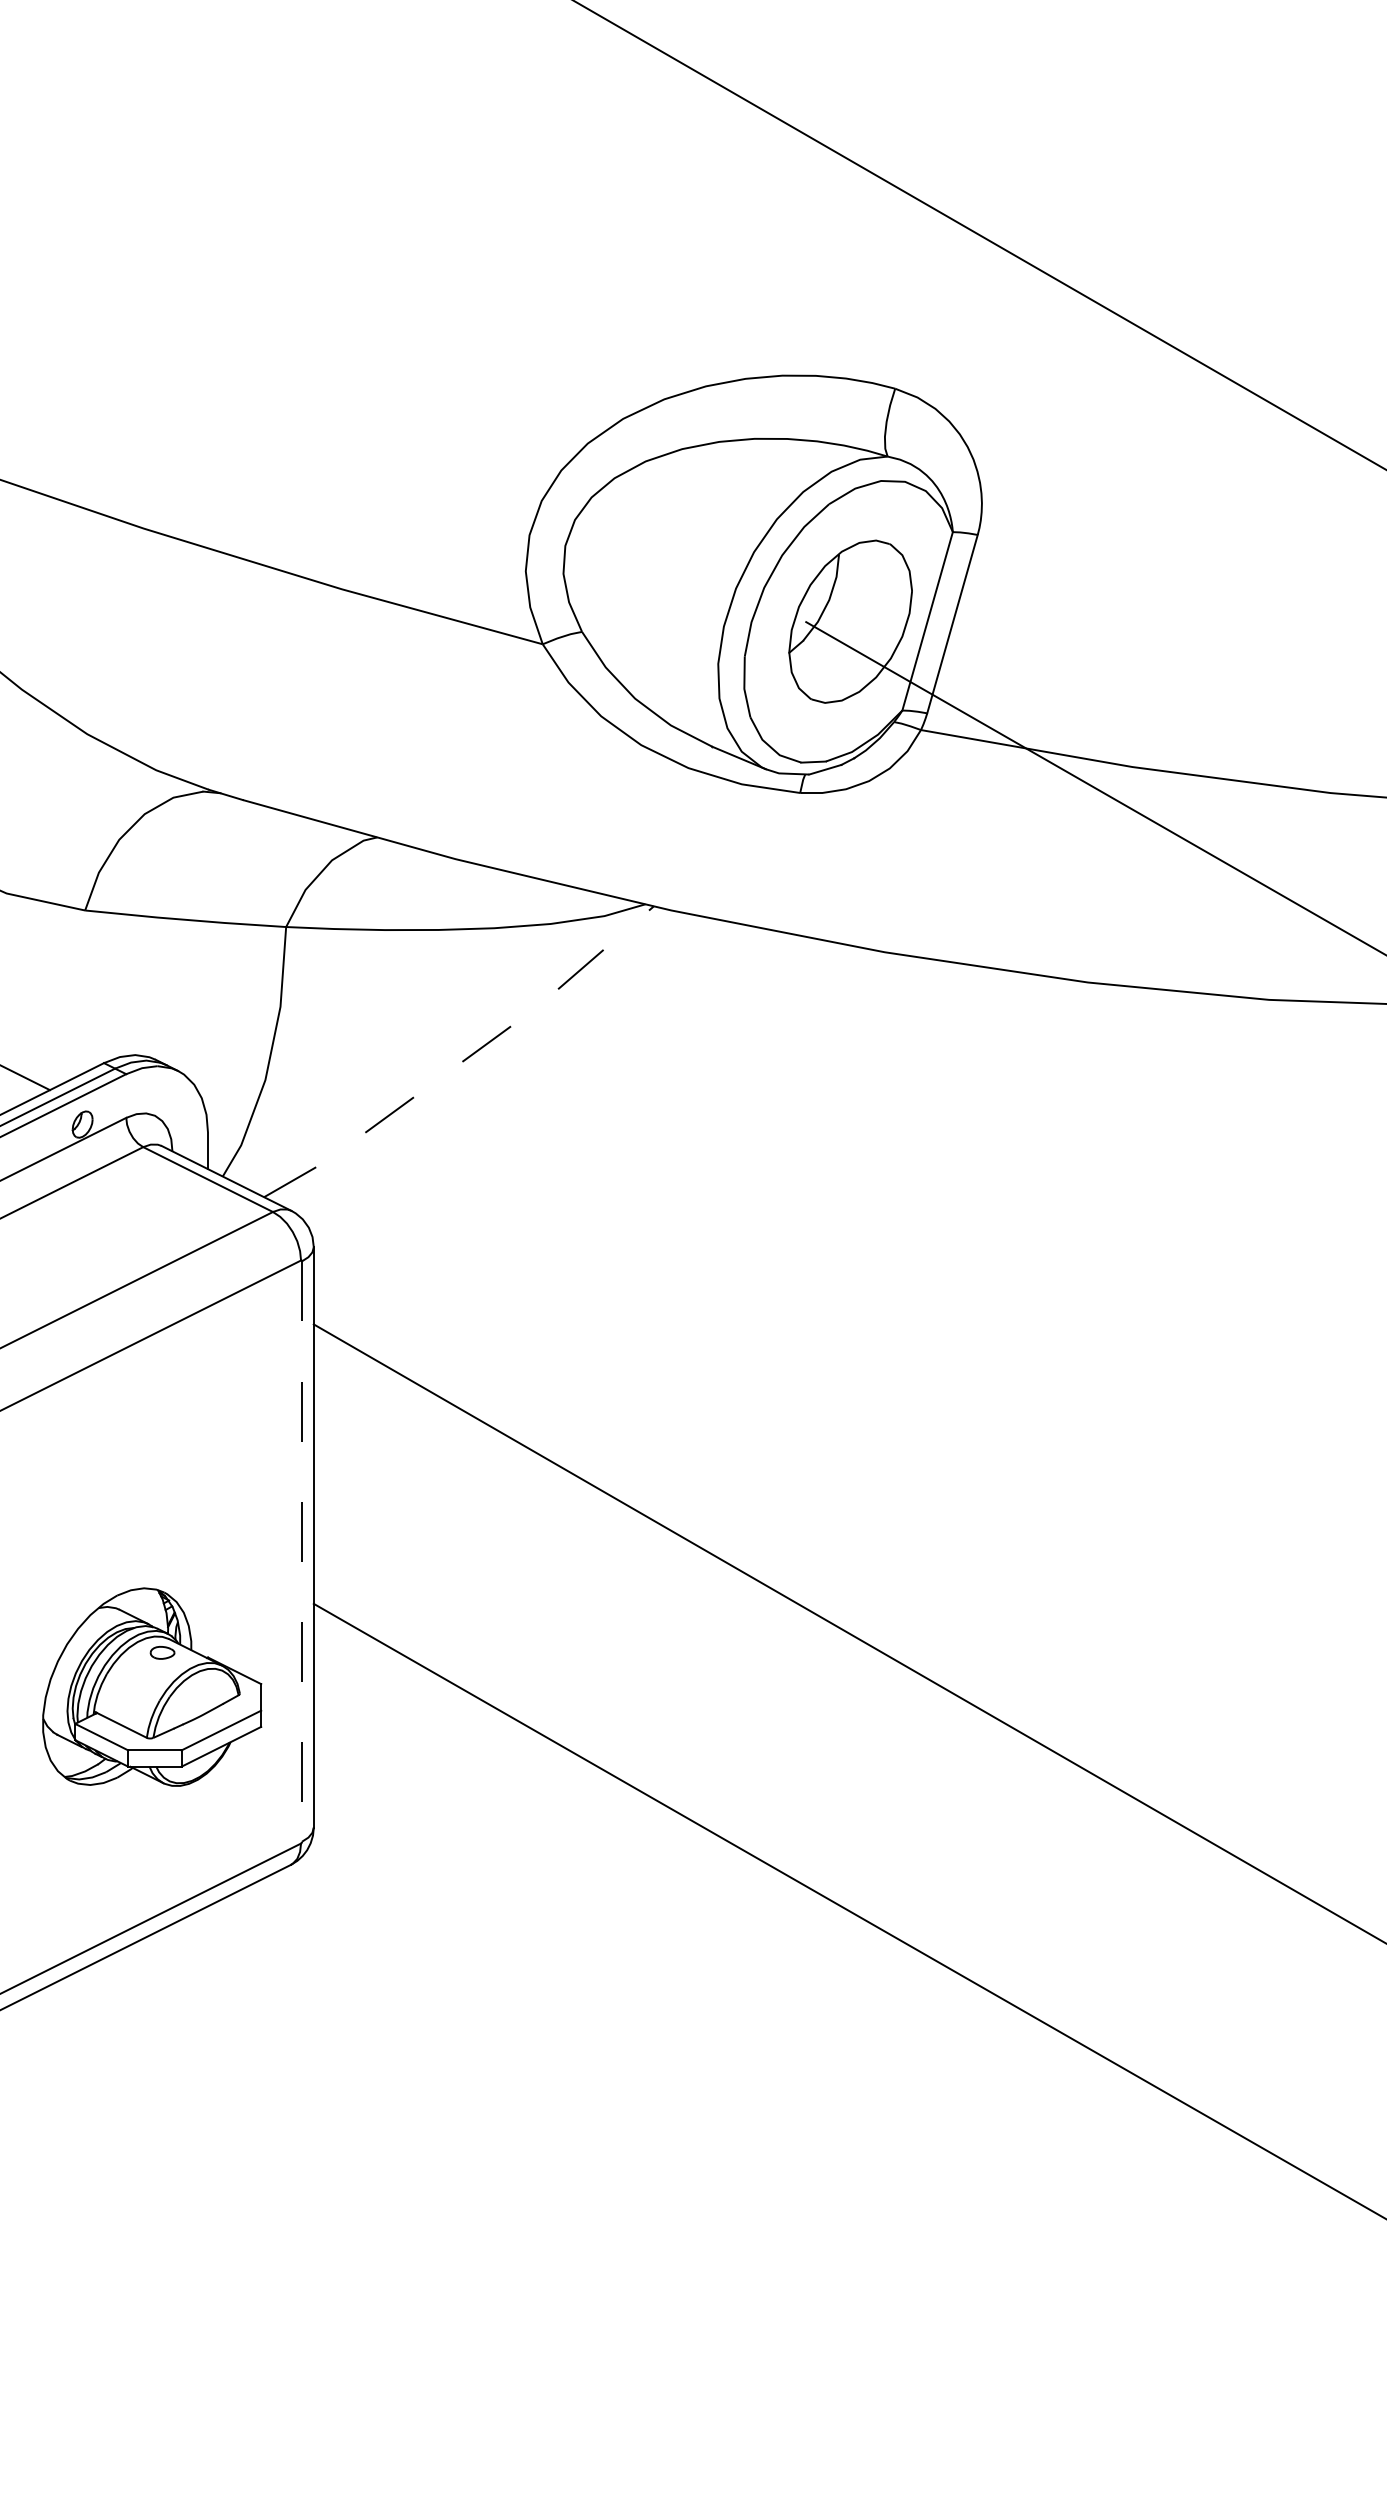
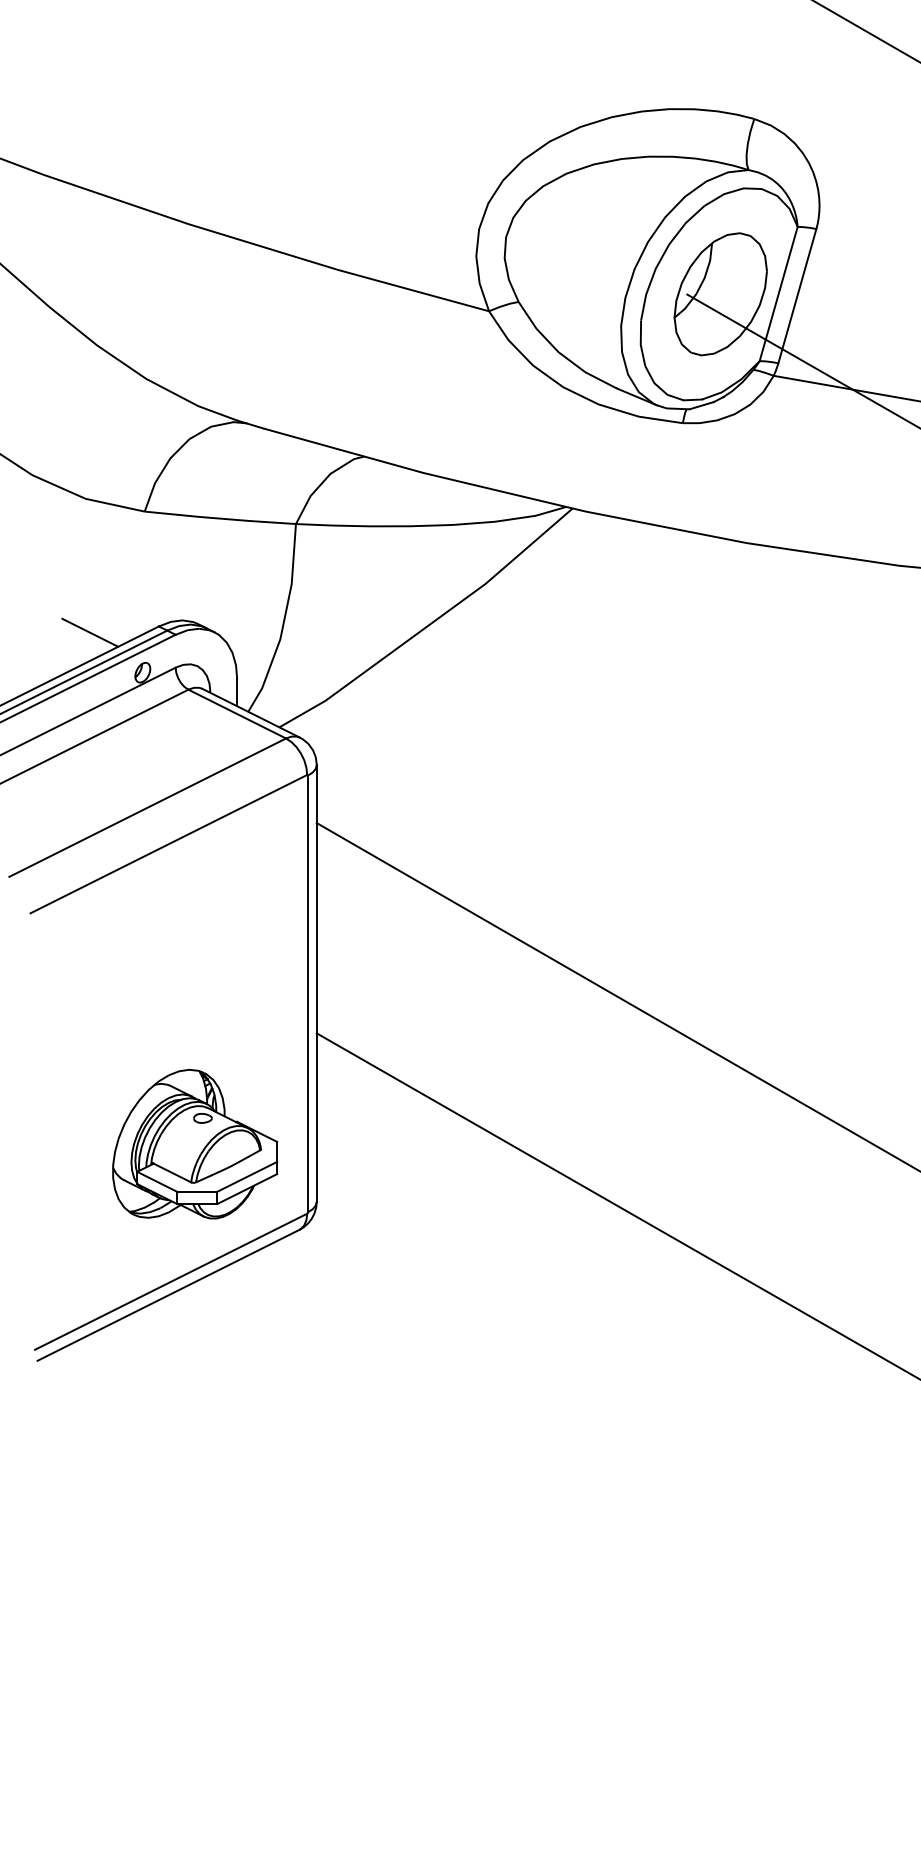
line: (464, 1060) -> (430, 624), dashed -> solid
line: (302, 1551) -> (308, 993), dashed -> solid
part: (152, 1686) -> (195, 1143), moved

